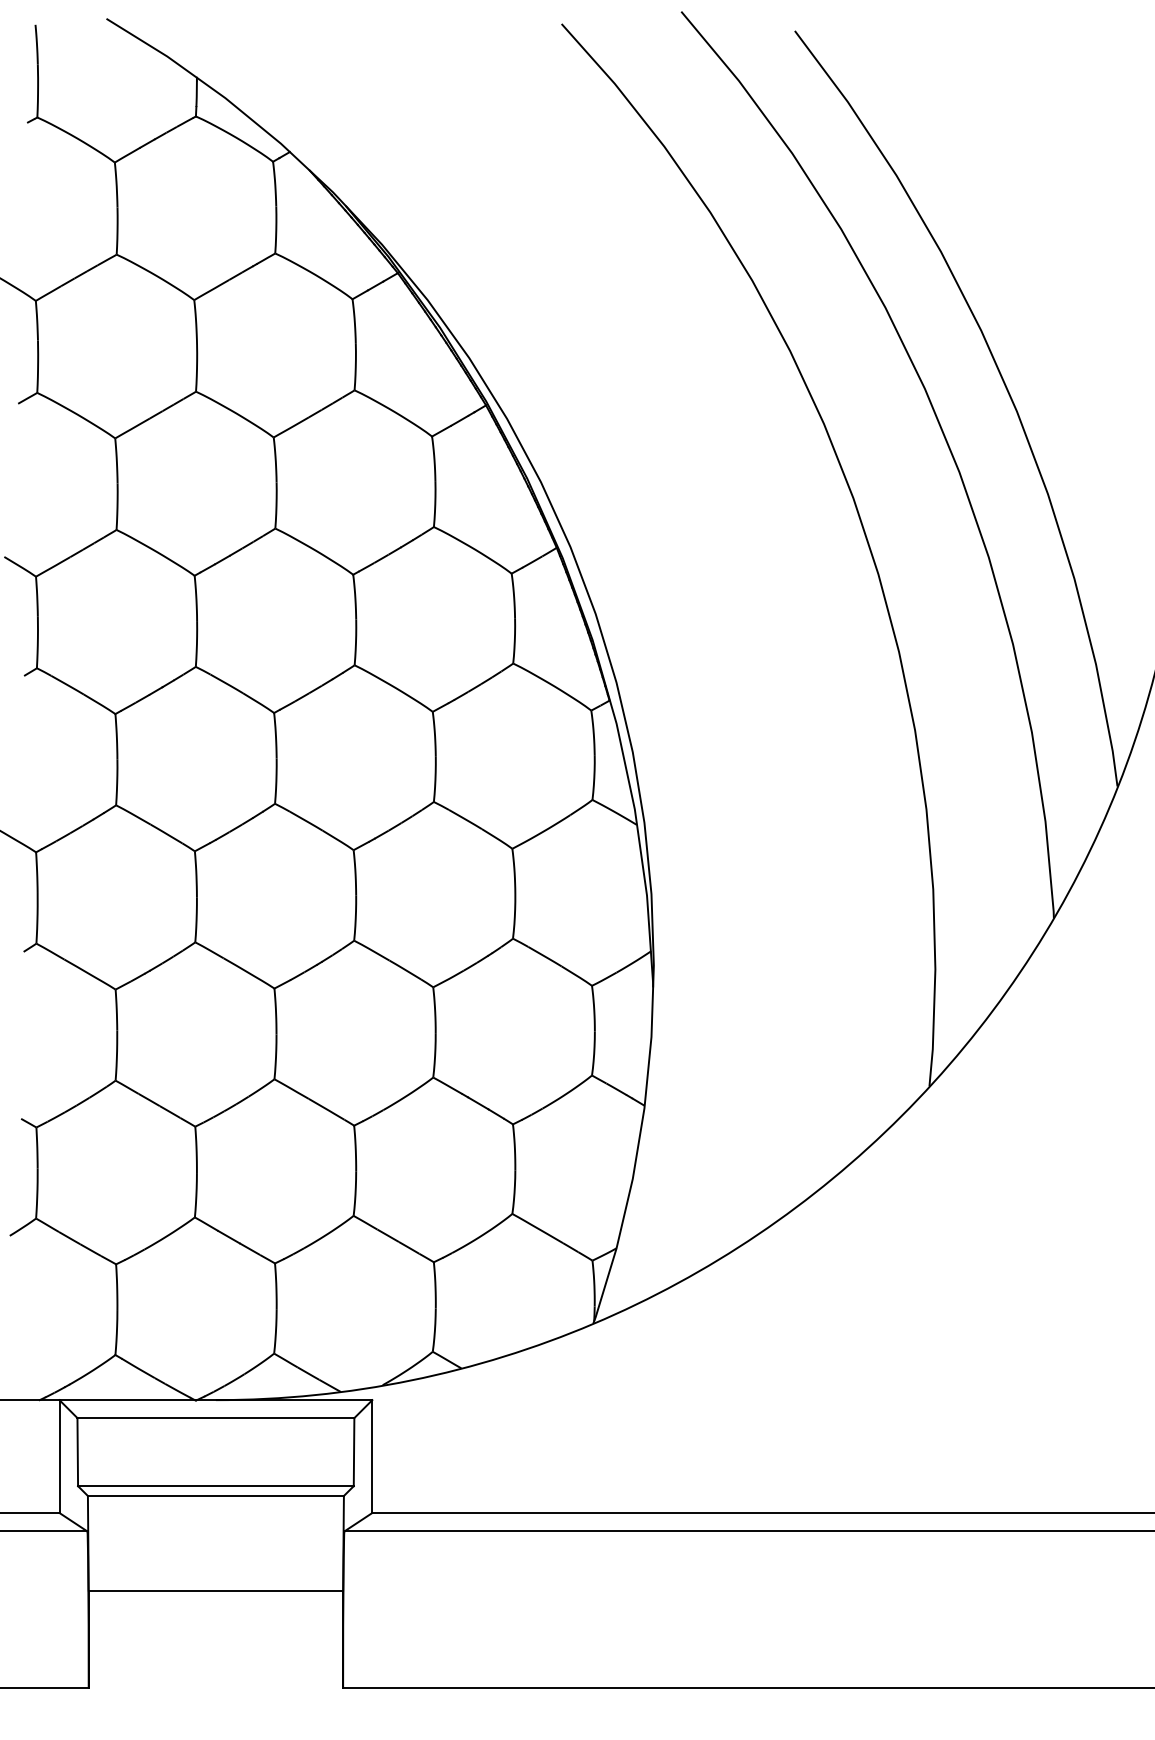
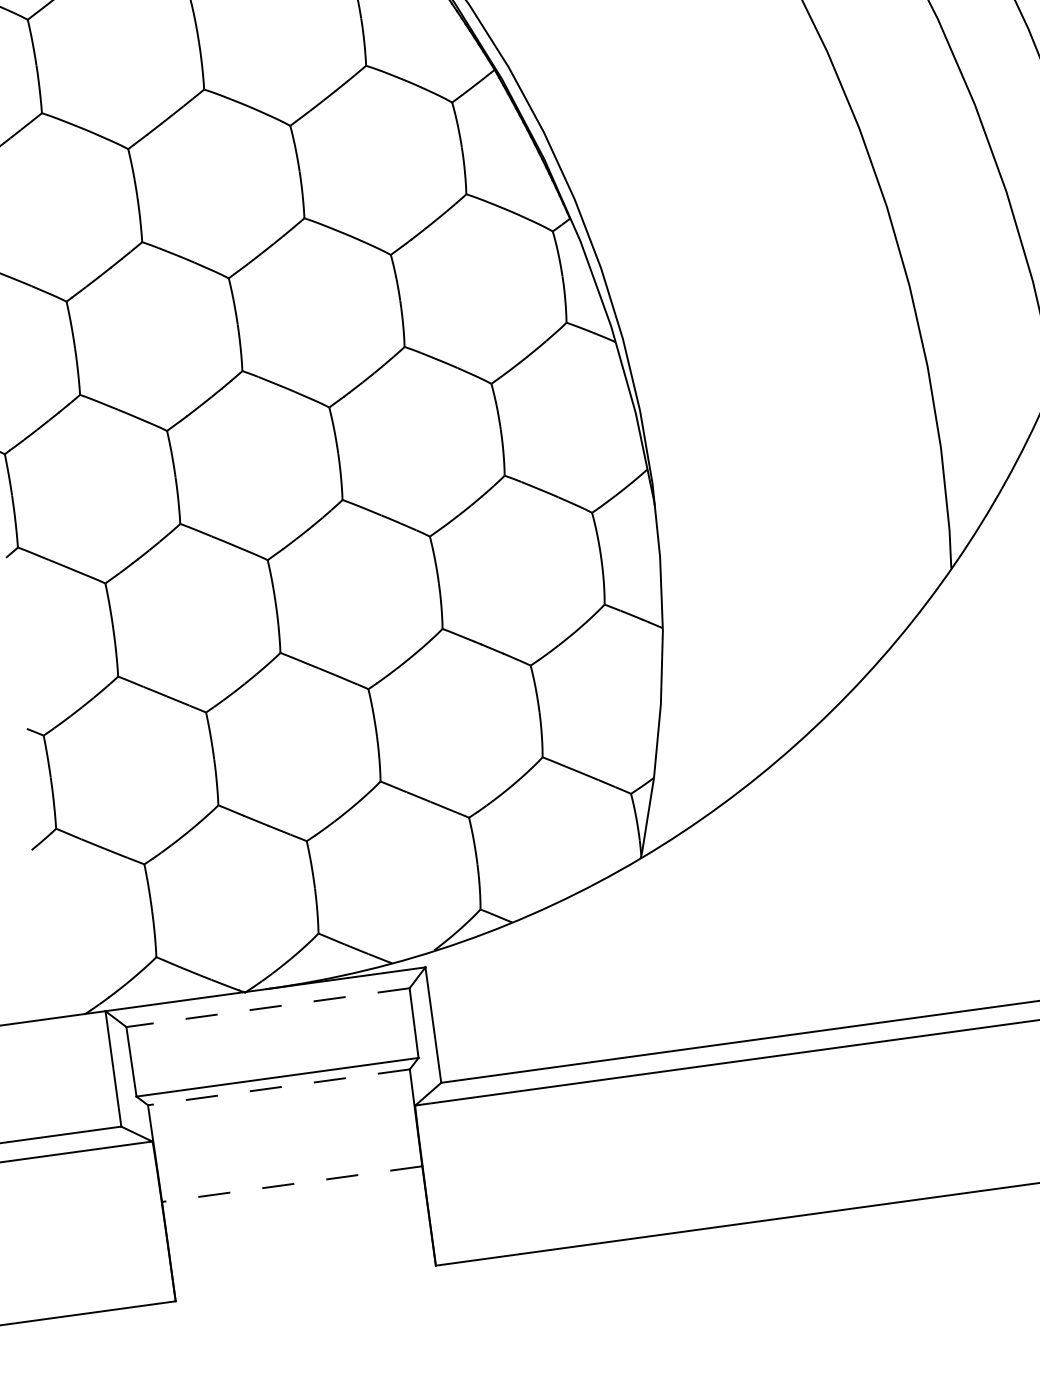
line: (215, 1418) -> (267, 1008), solid -> dashed
line: (215, 1495) -> (278, 1086), solid -> dashed
line: (215, 1590) -> (291, 1184), solid -> dashed

